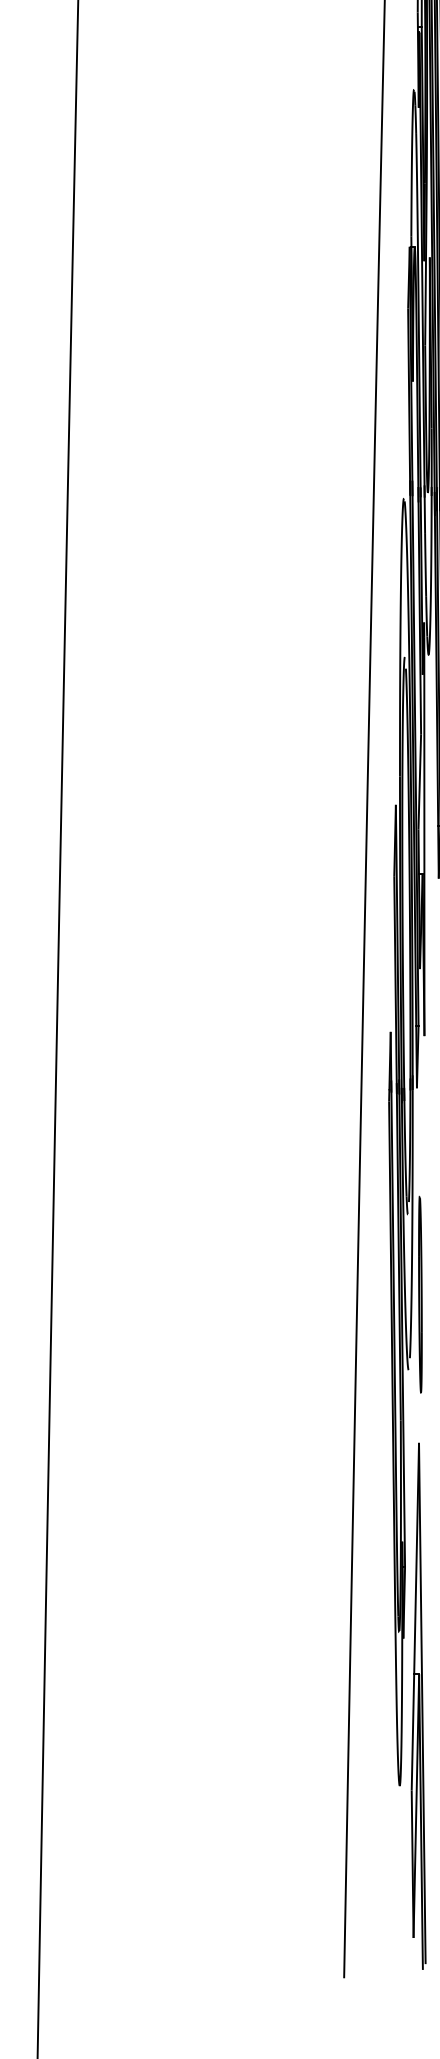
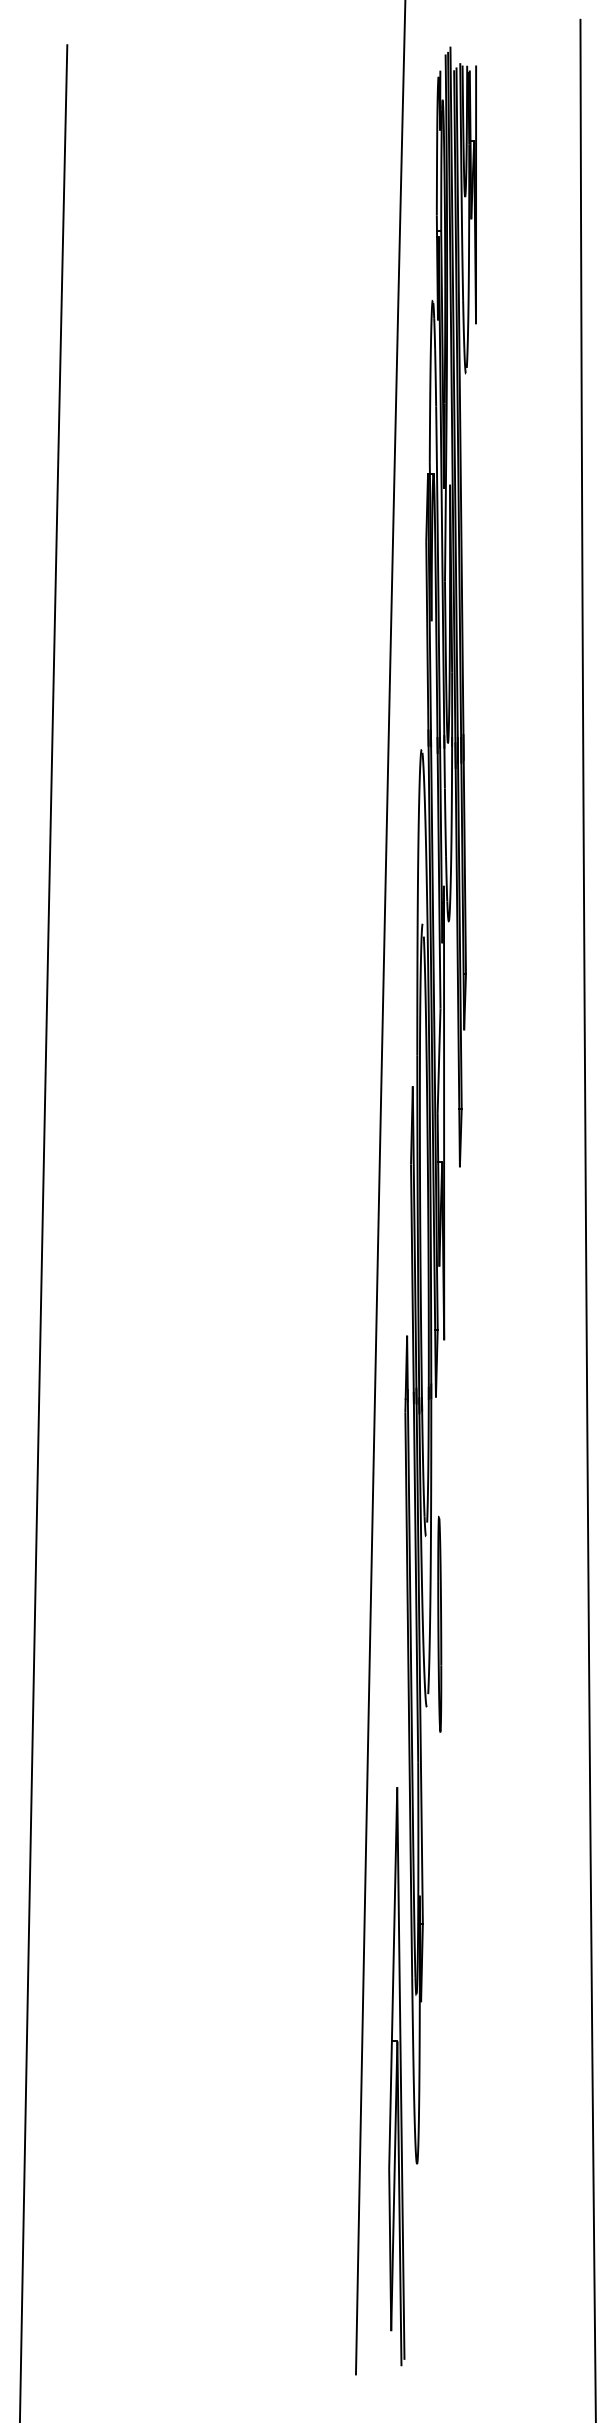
part: (418, 1706) -> (396, 2076), moved

